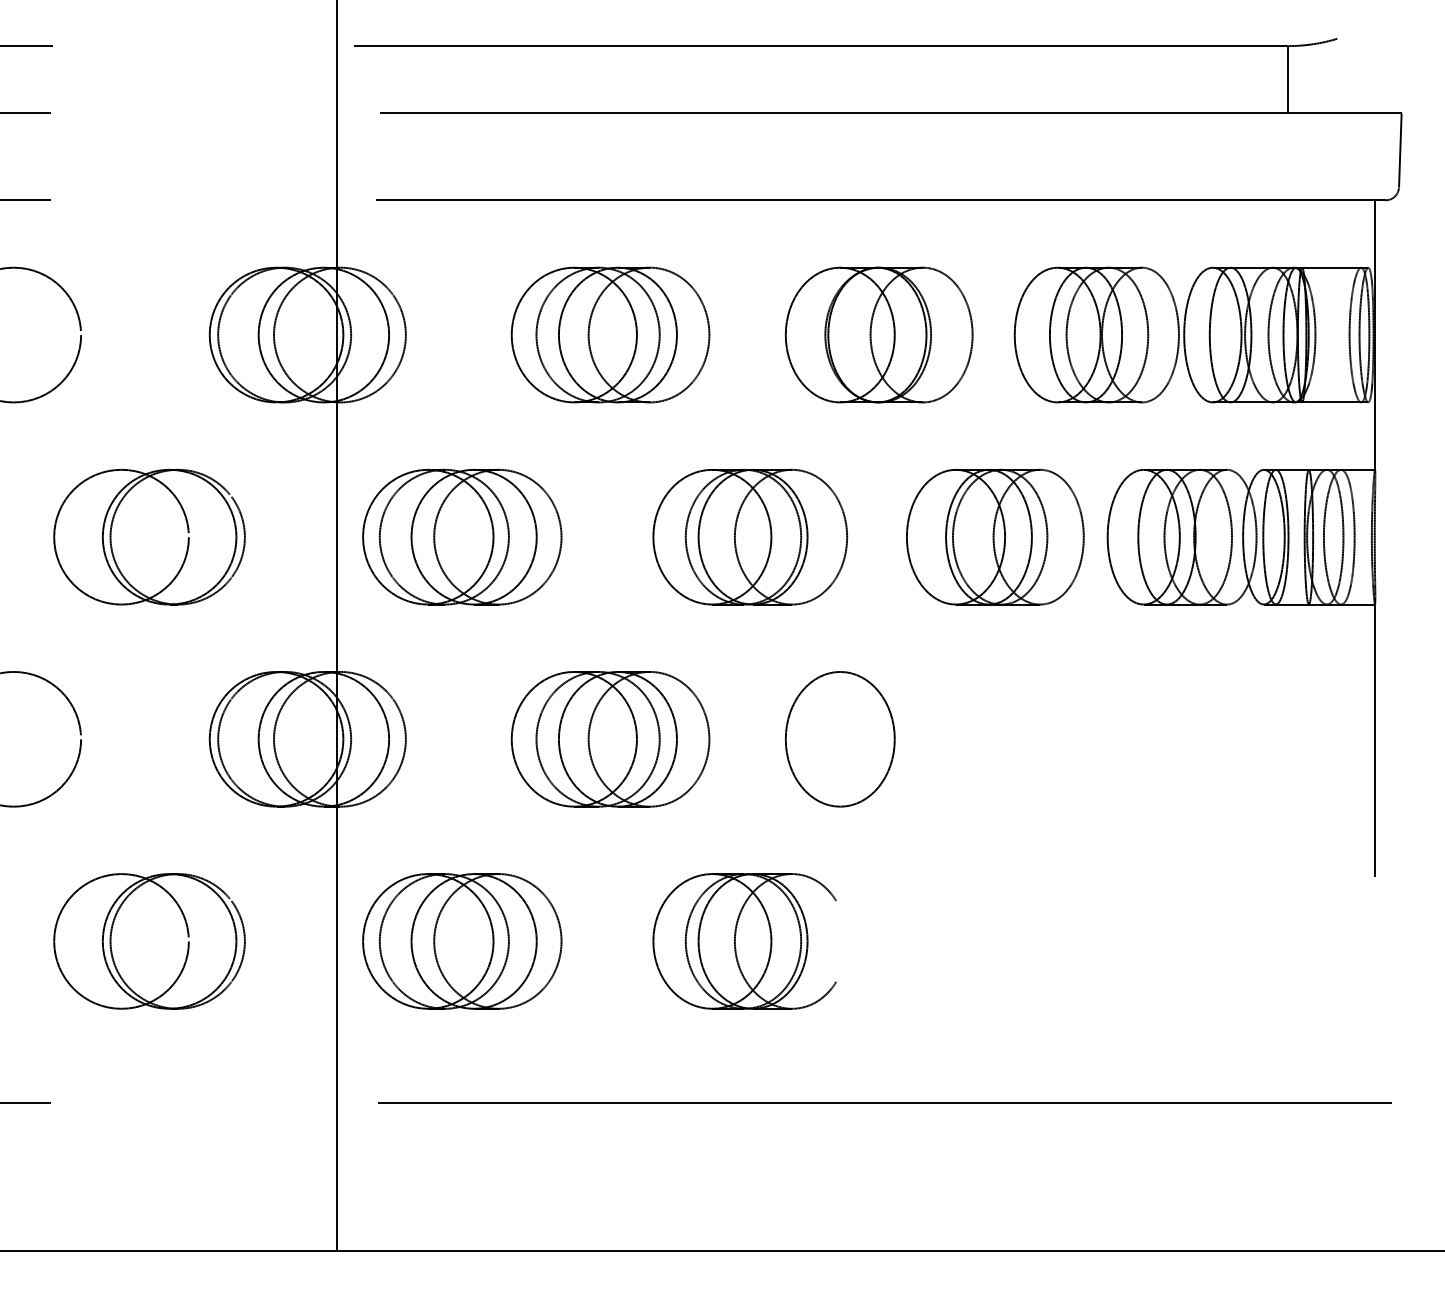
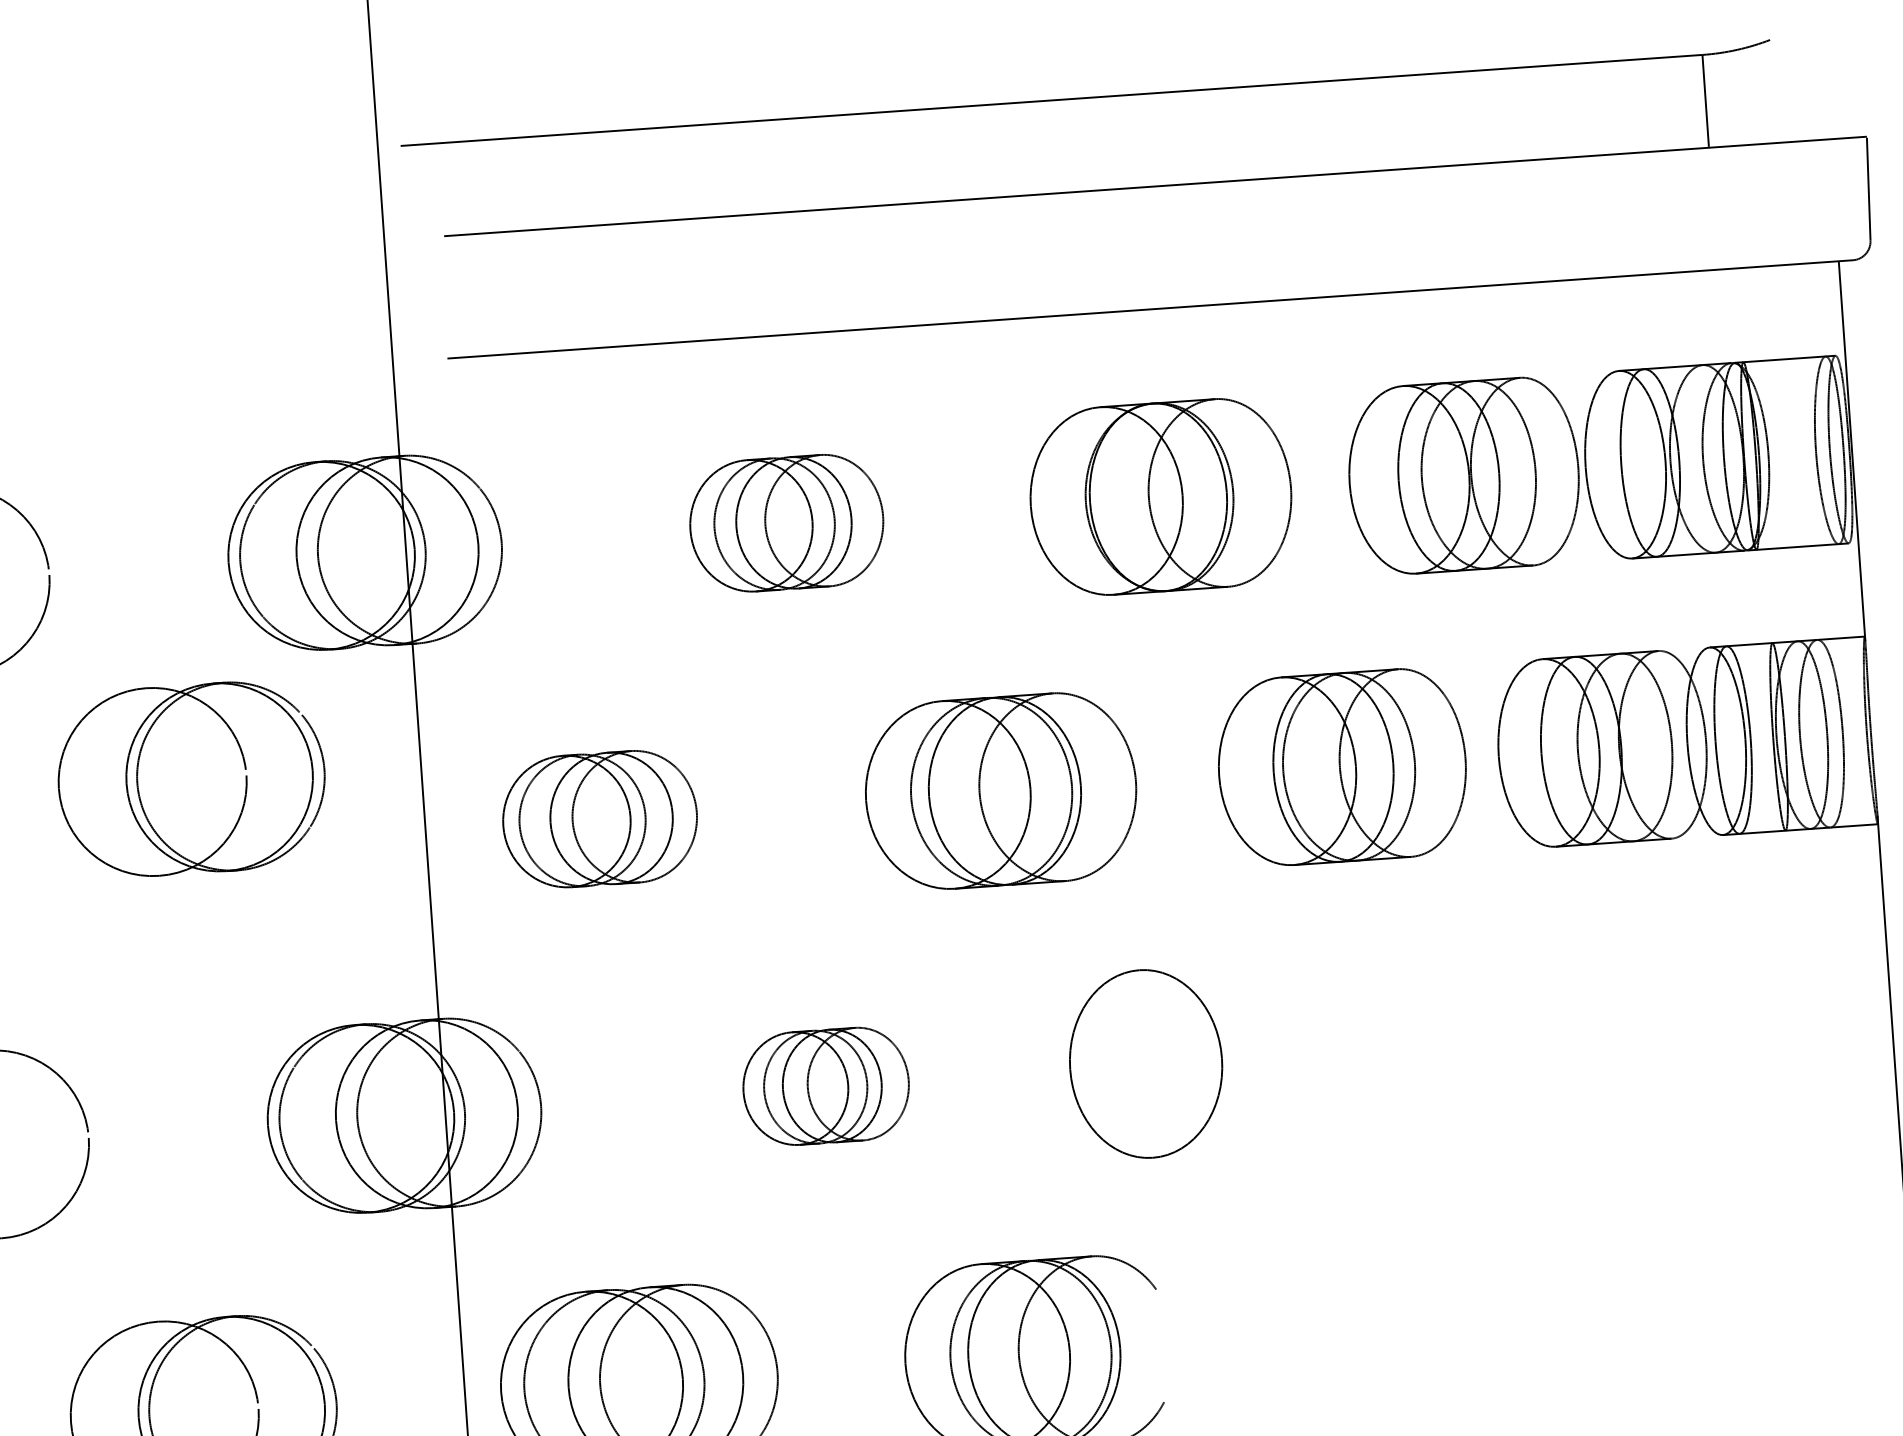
part: (610, 334) -> (786, 522), size x0.7
part: (149, 536) -> (191, 778), moved
part: (462, 536) -> (600, 818), size x0.7
part: (610, 739) -> (826, 1086), size x0.6

